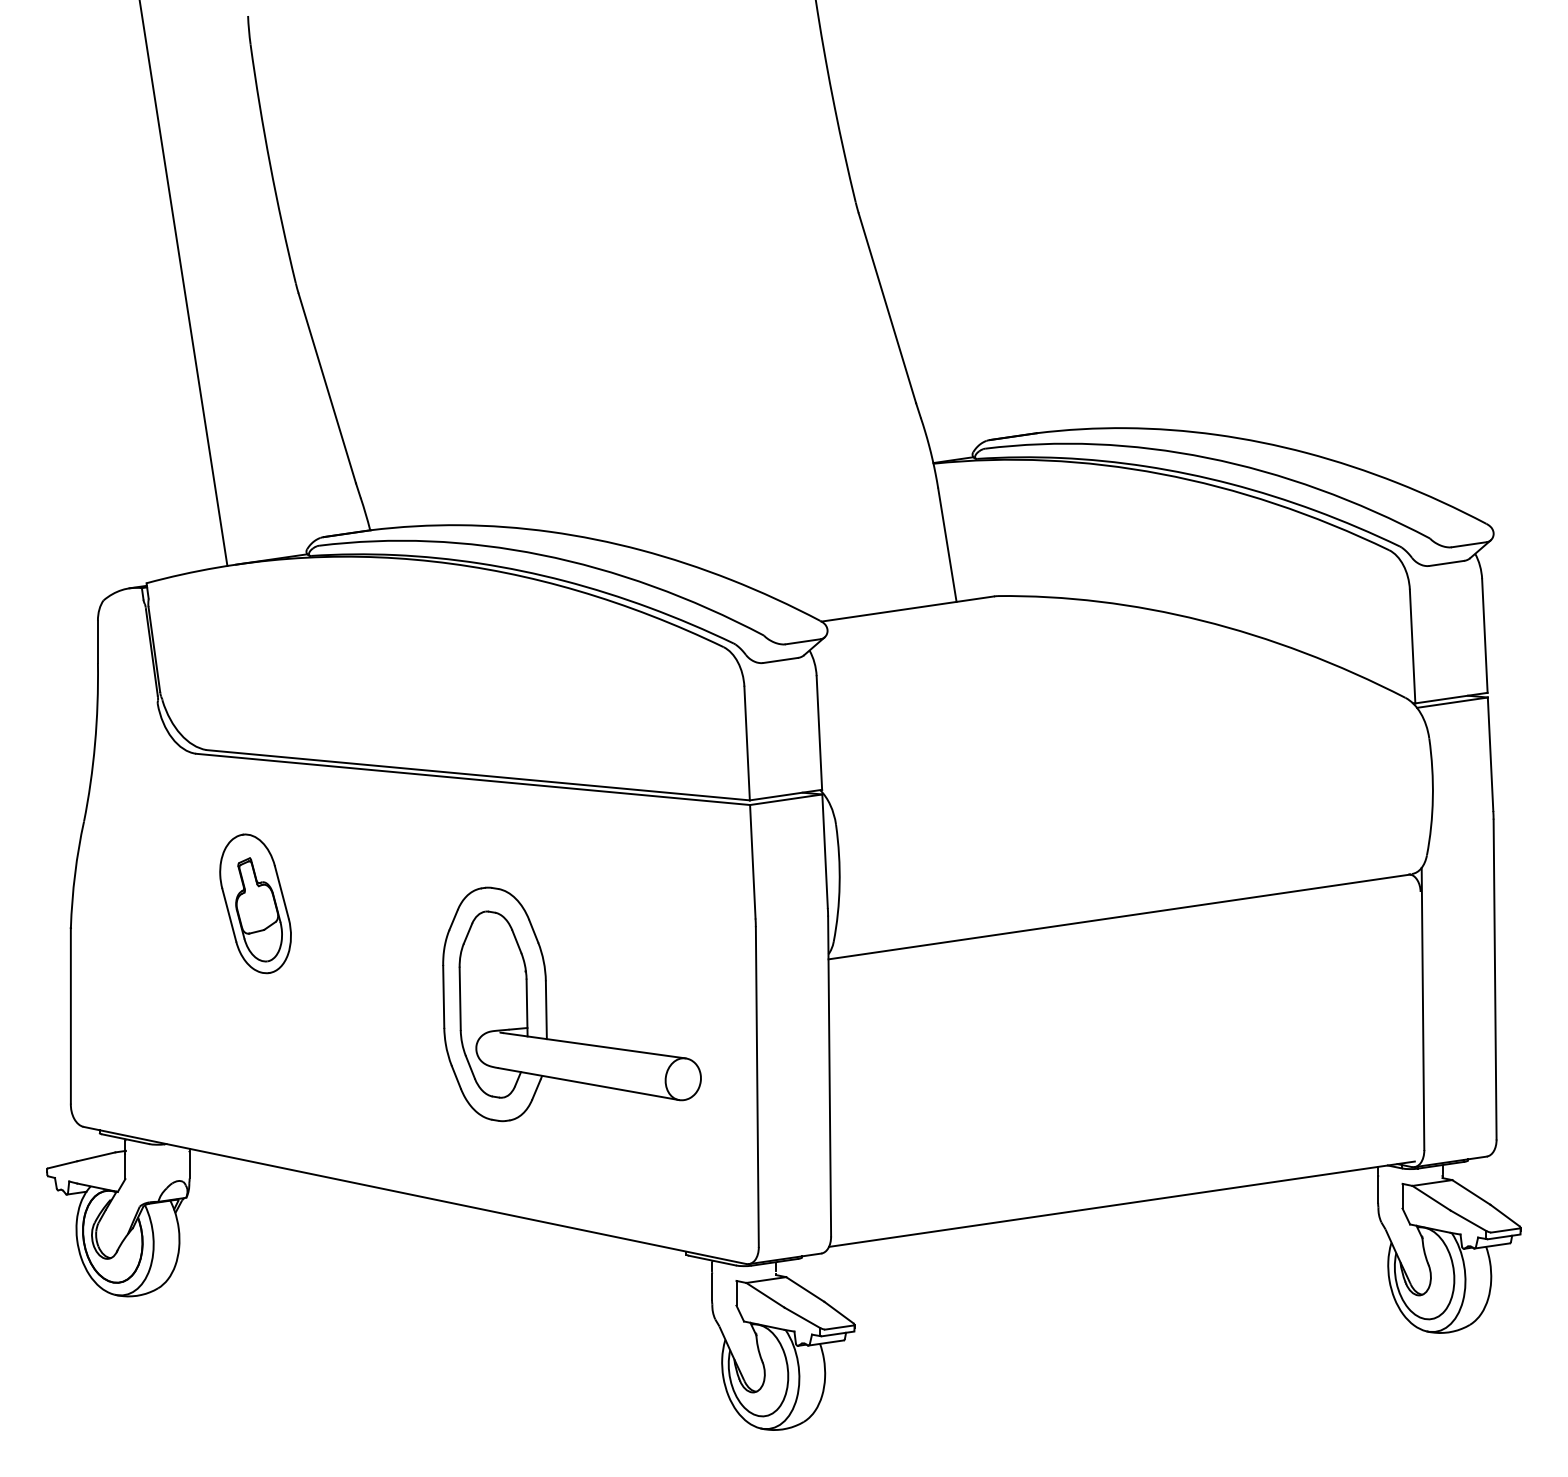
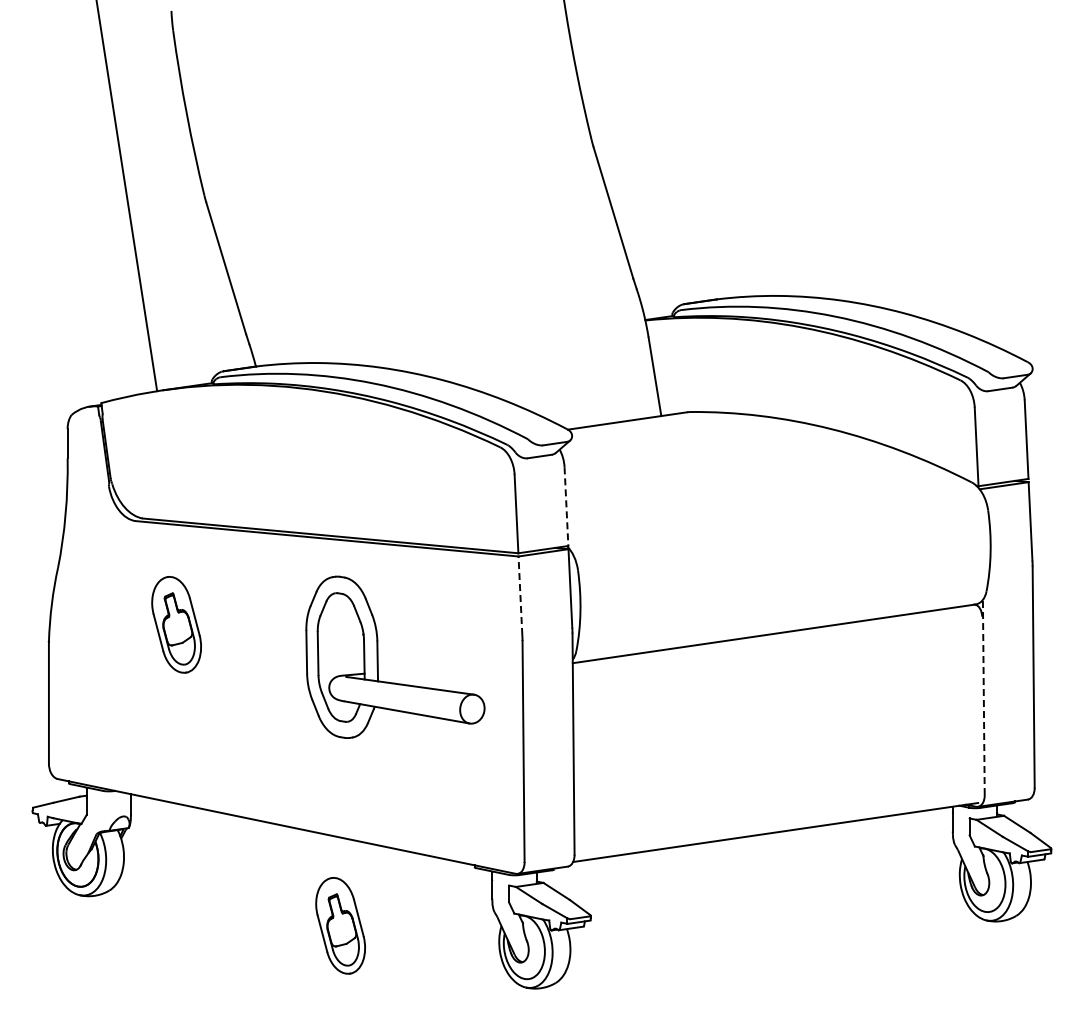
line: (819, 734) -> (566, 507), solid -> dashed
line: (752, 861) -> (520, 595), solid -> dashed
part: (547, 1003) -> (378, 656), moved
line: (1422, 1008) -> (983, 697), solid -> dashed
part: (492, 1338) -> (340, 925), added

